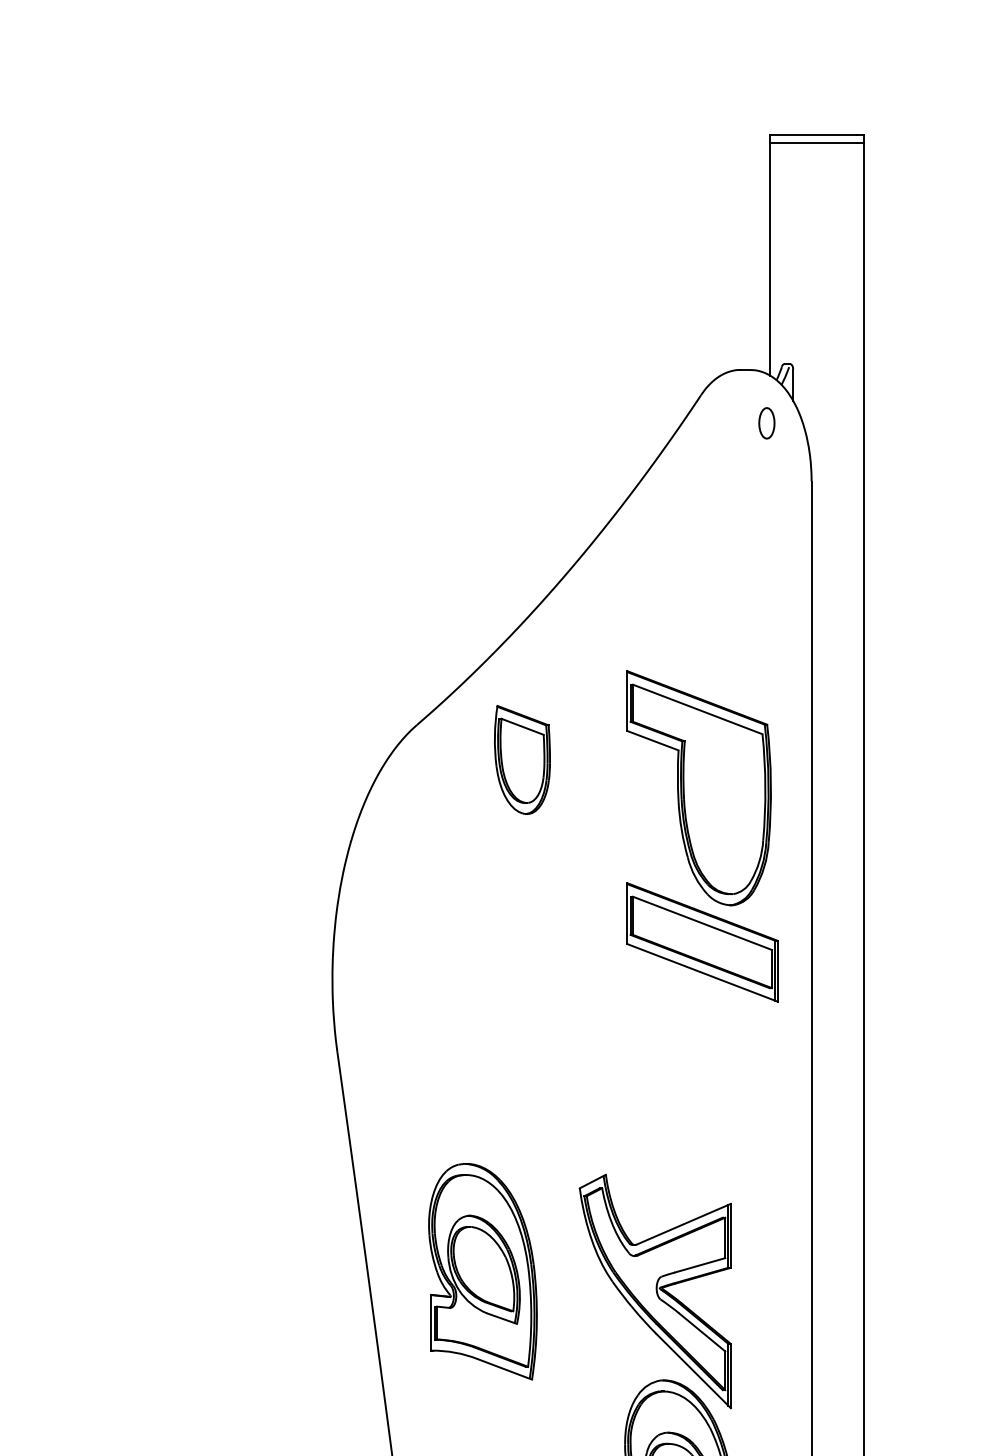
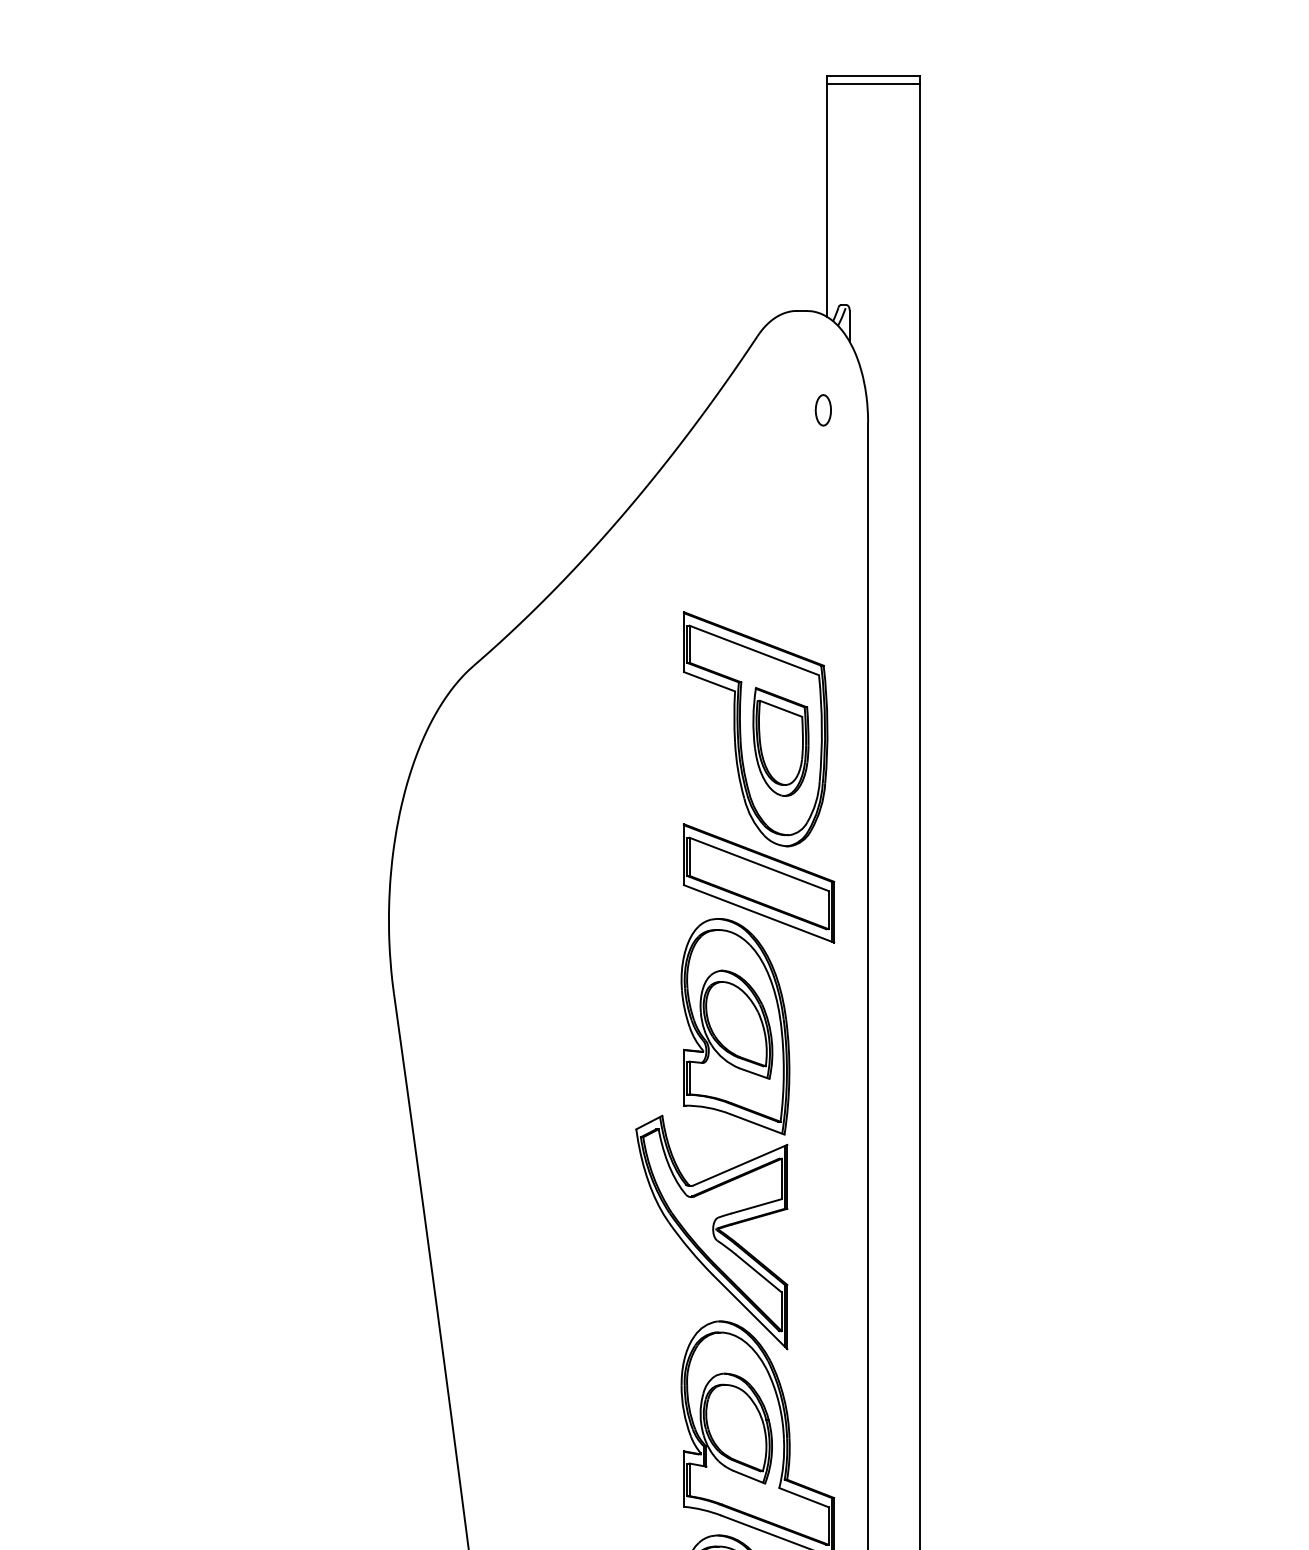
part: (766, 423) -> (822, 410), moved
part: (522, 759) -> (780, 741), moved
part: (483, 1271) -> (735, 1026), moved

